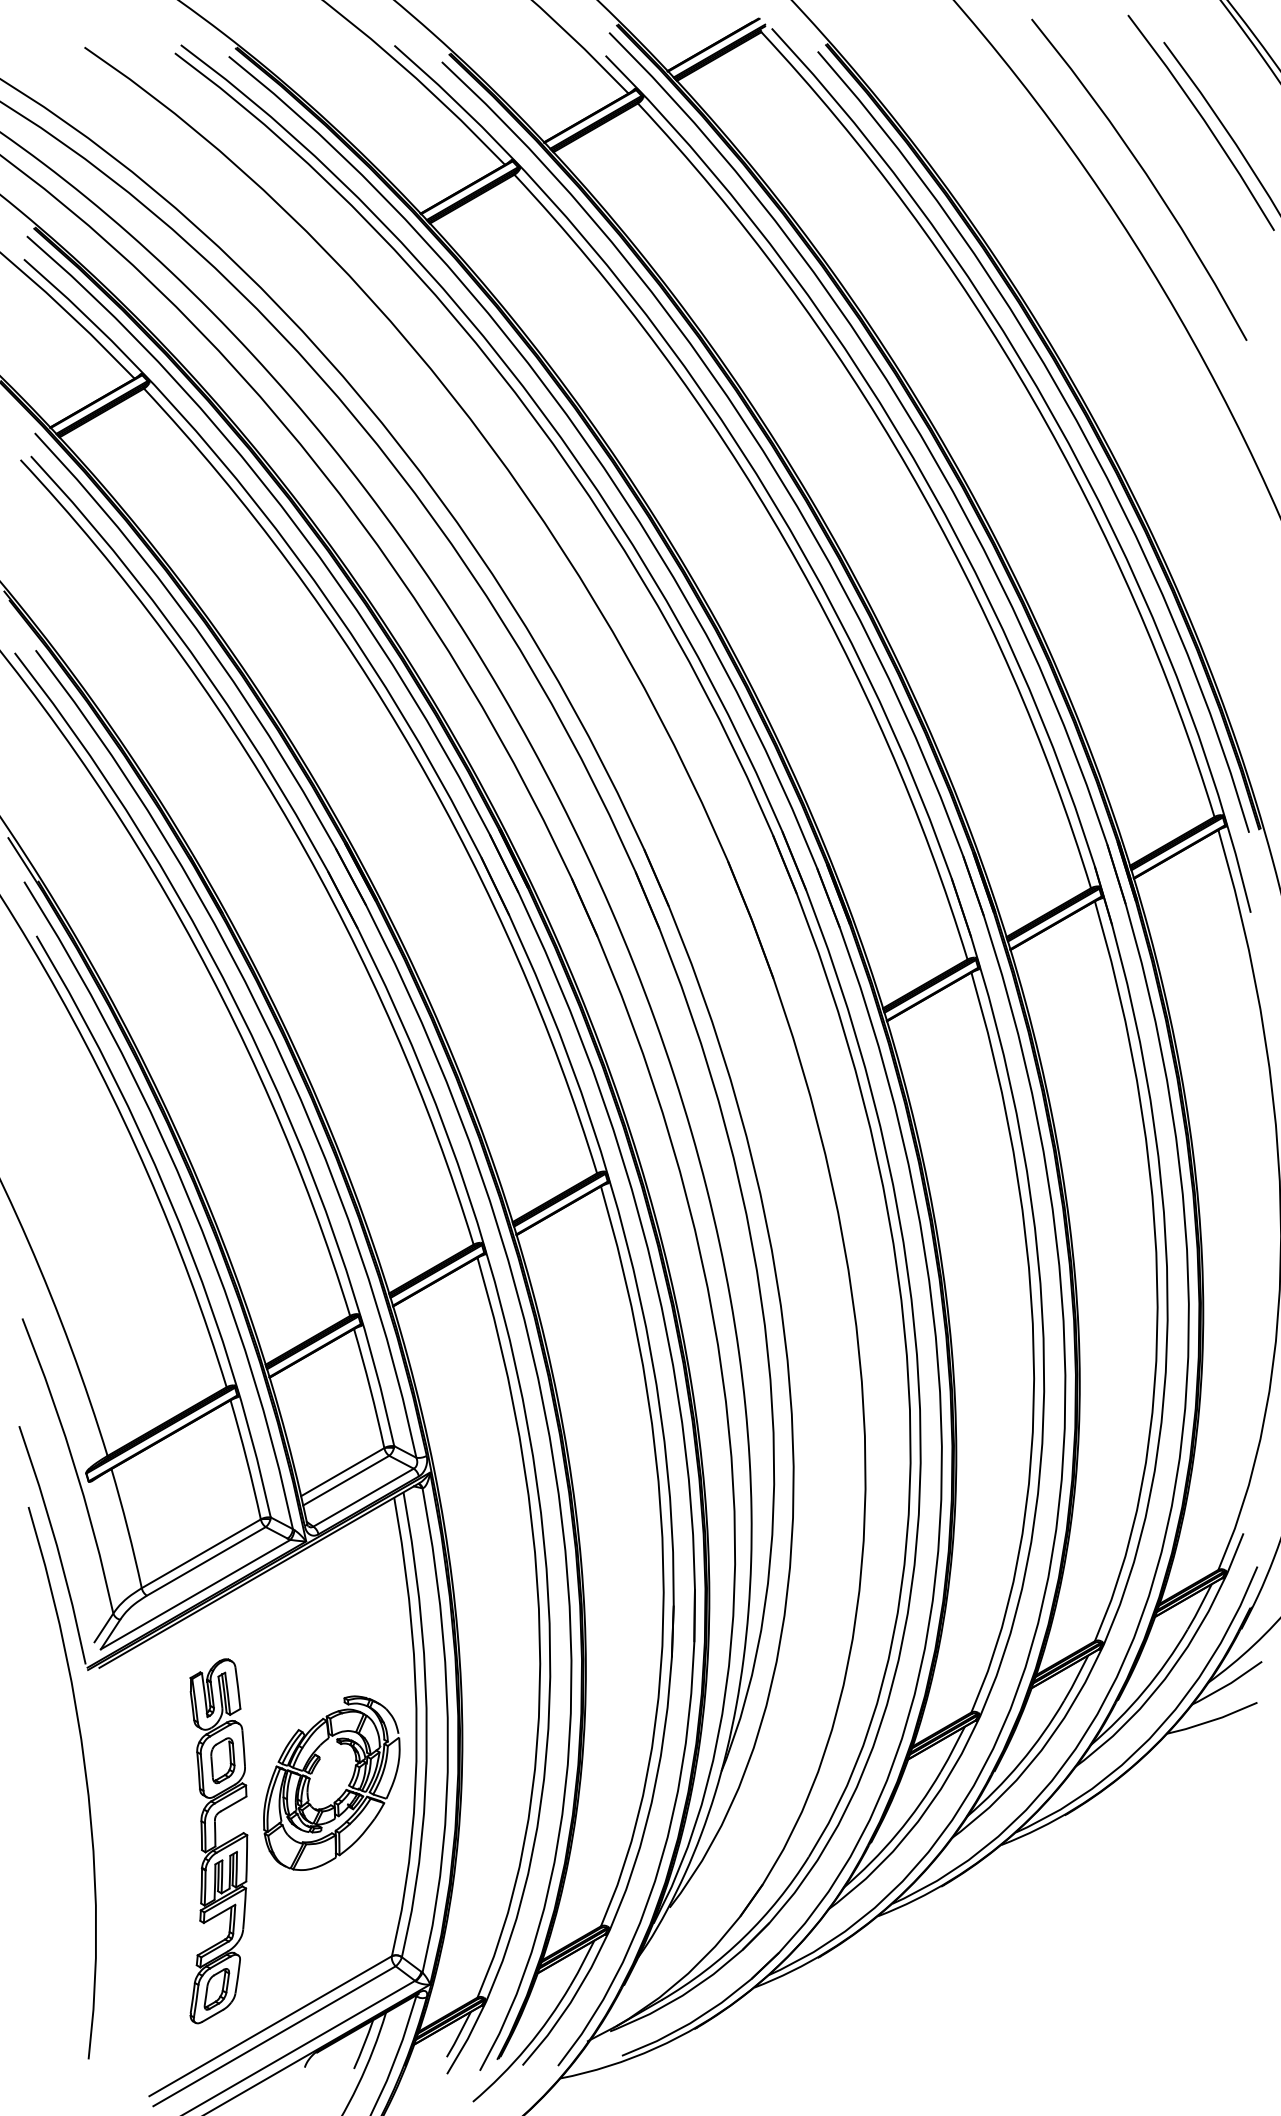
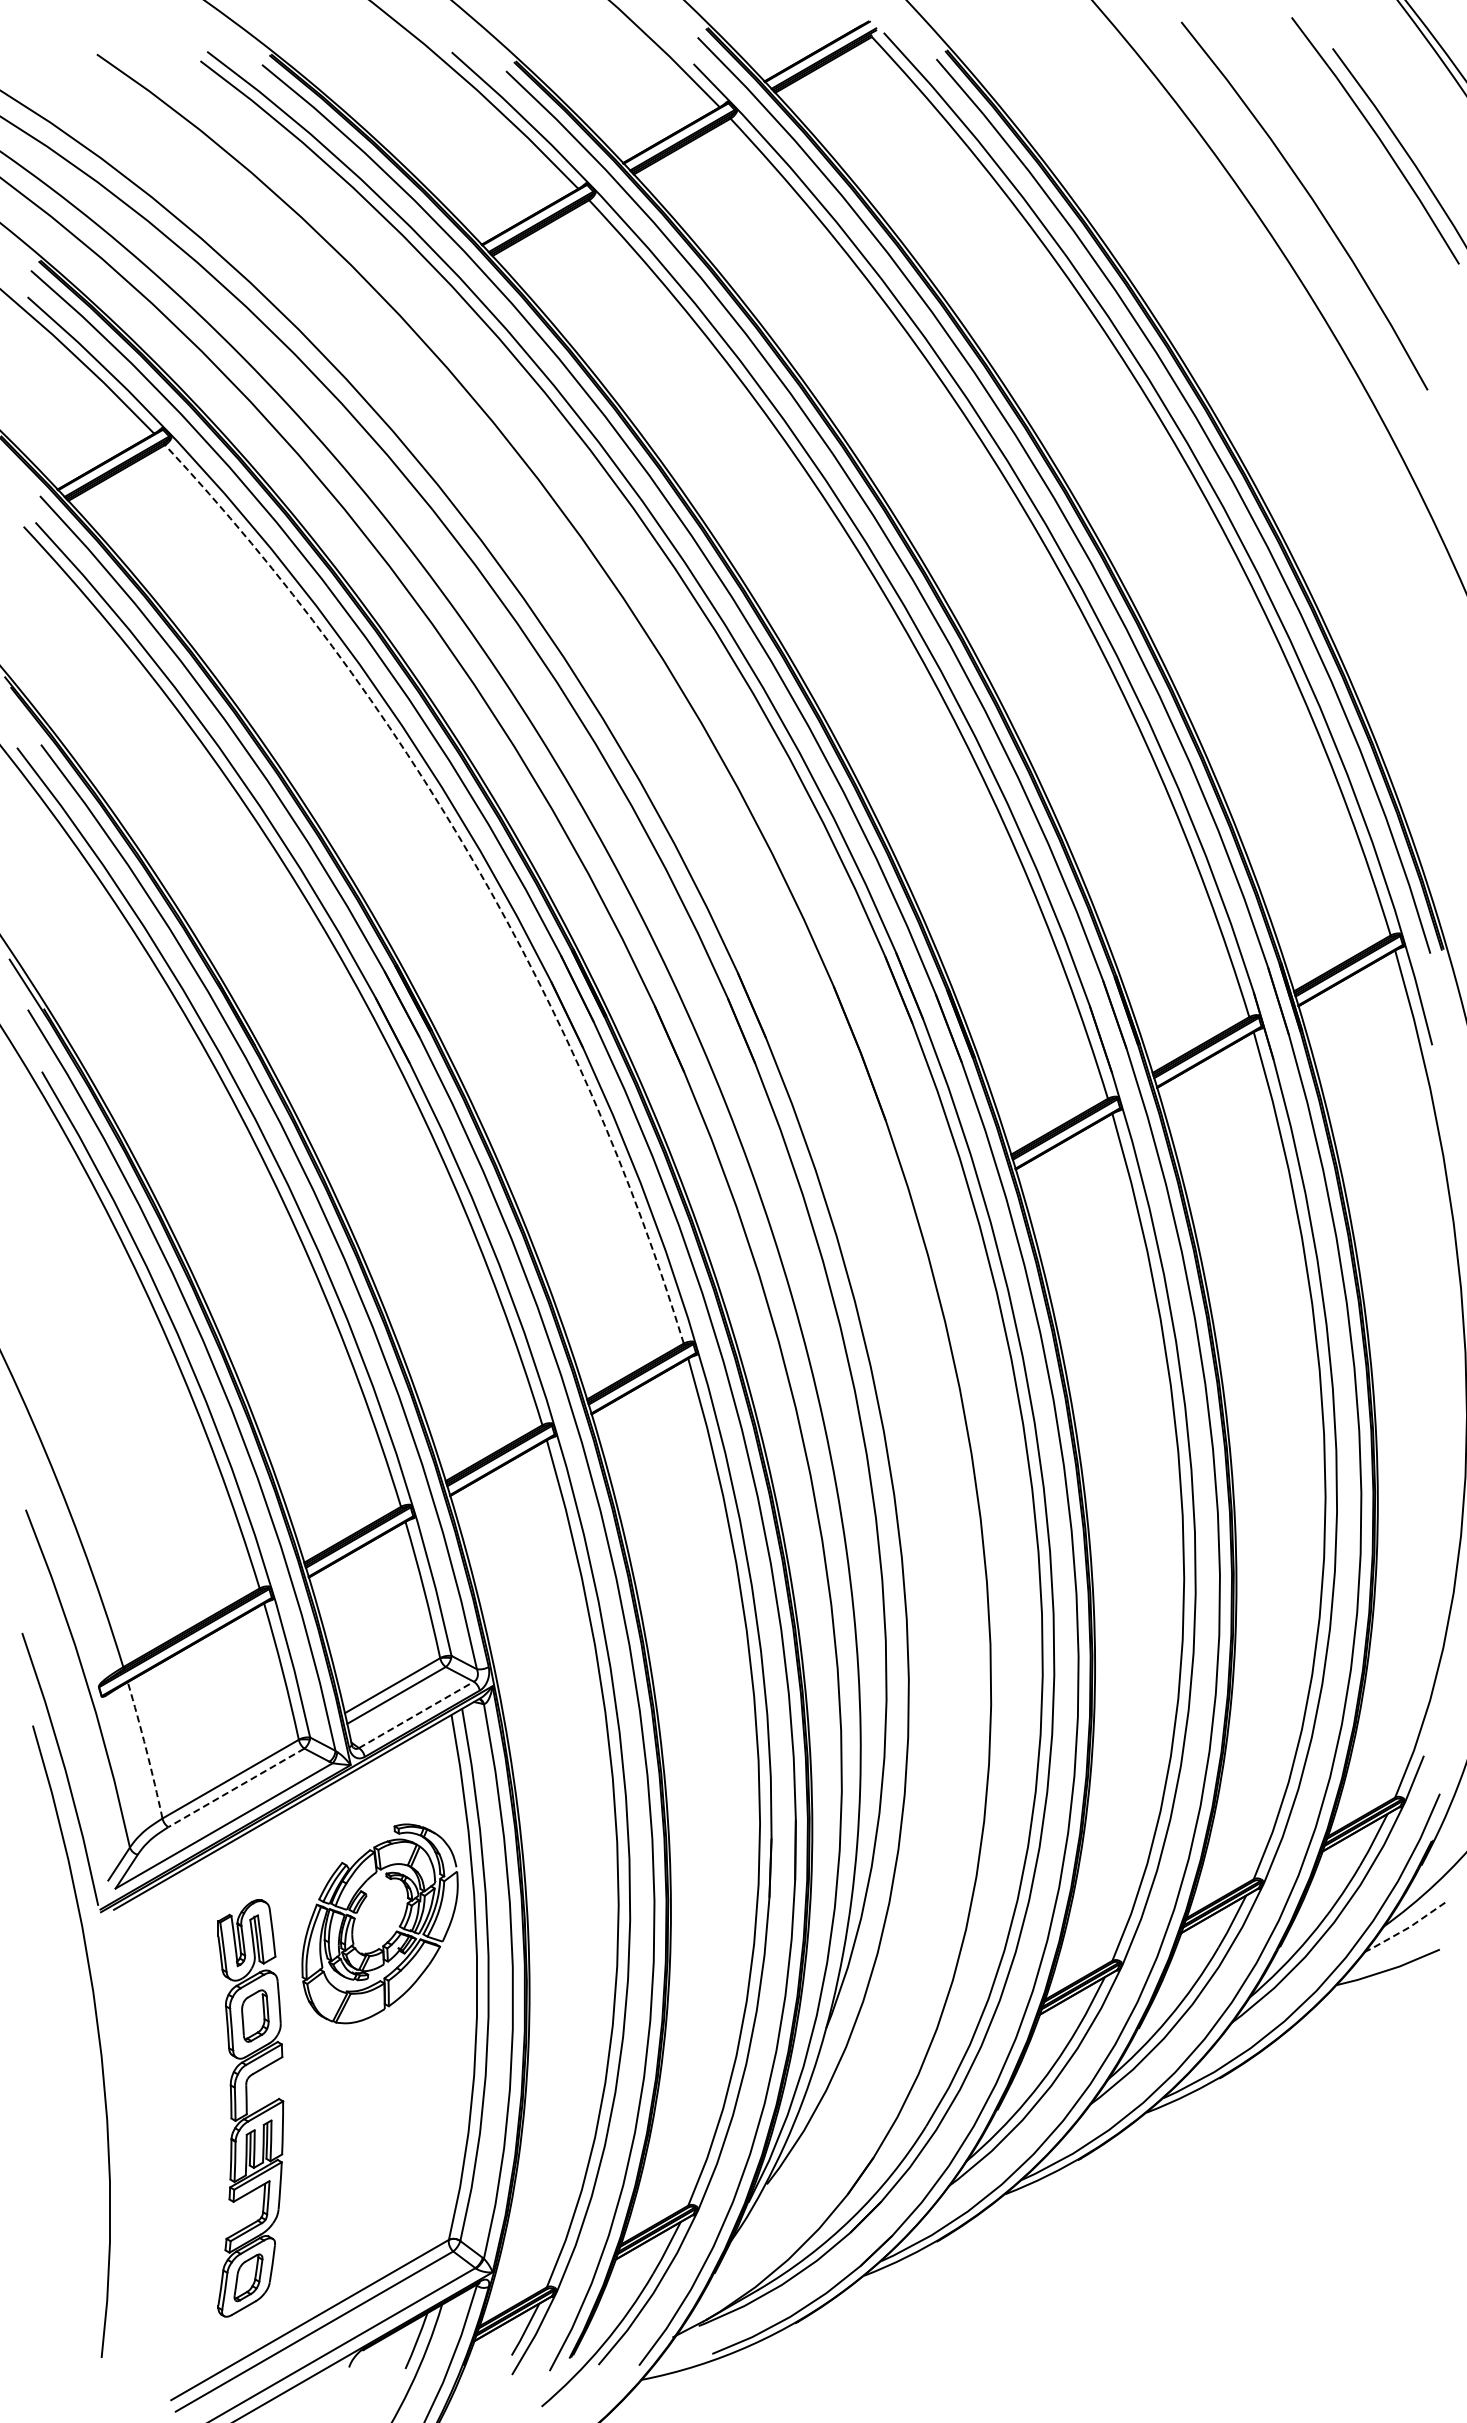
arc: (415, 754) -> (475, 864), solid -> dashed
line: (363, 1497) -> (416, 1714), solid -> dashed
arc: (127, 1528) -> (146, 1750), solid -> dashed
line: (206, 1561) -> (236, 1787), solid -> dashed
line: (1228, 1685) -> (1406, 1929), solid -> dashed
part: (342, 1793) -> (392, 1935), moved

